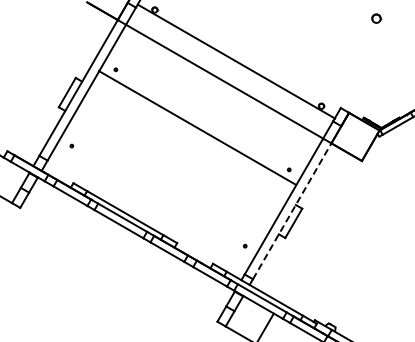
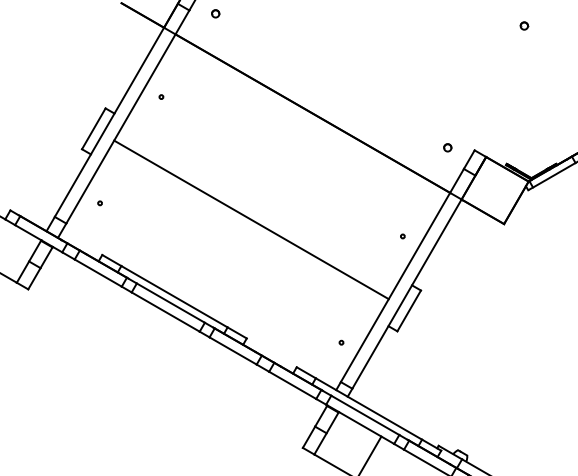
part: (376, 18) -> (524, 25), size x0.62
line: (236, 61) -> (312, 113), moved
line: (197, 127) -> (251, 219), moved
line: (292, 210) -> (407, 293), dashed -> solid

